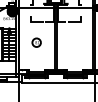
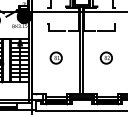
part: (74, 42) -> (106, 57), added

